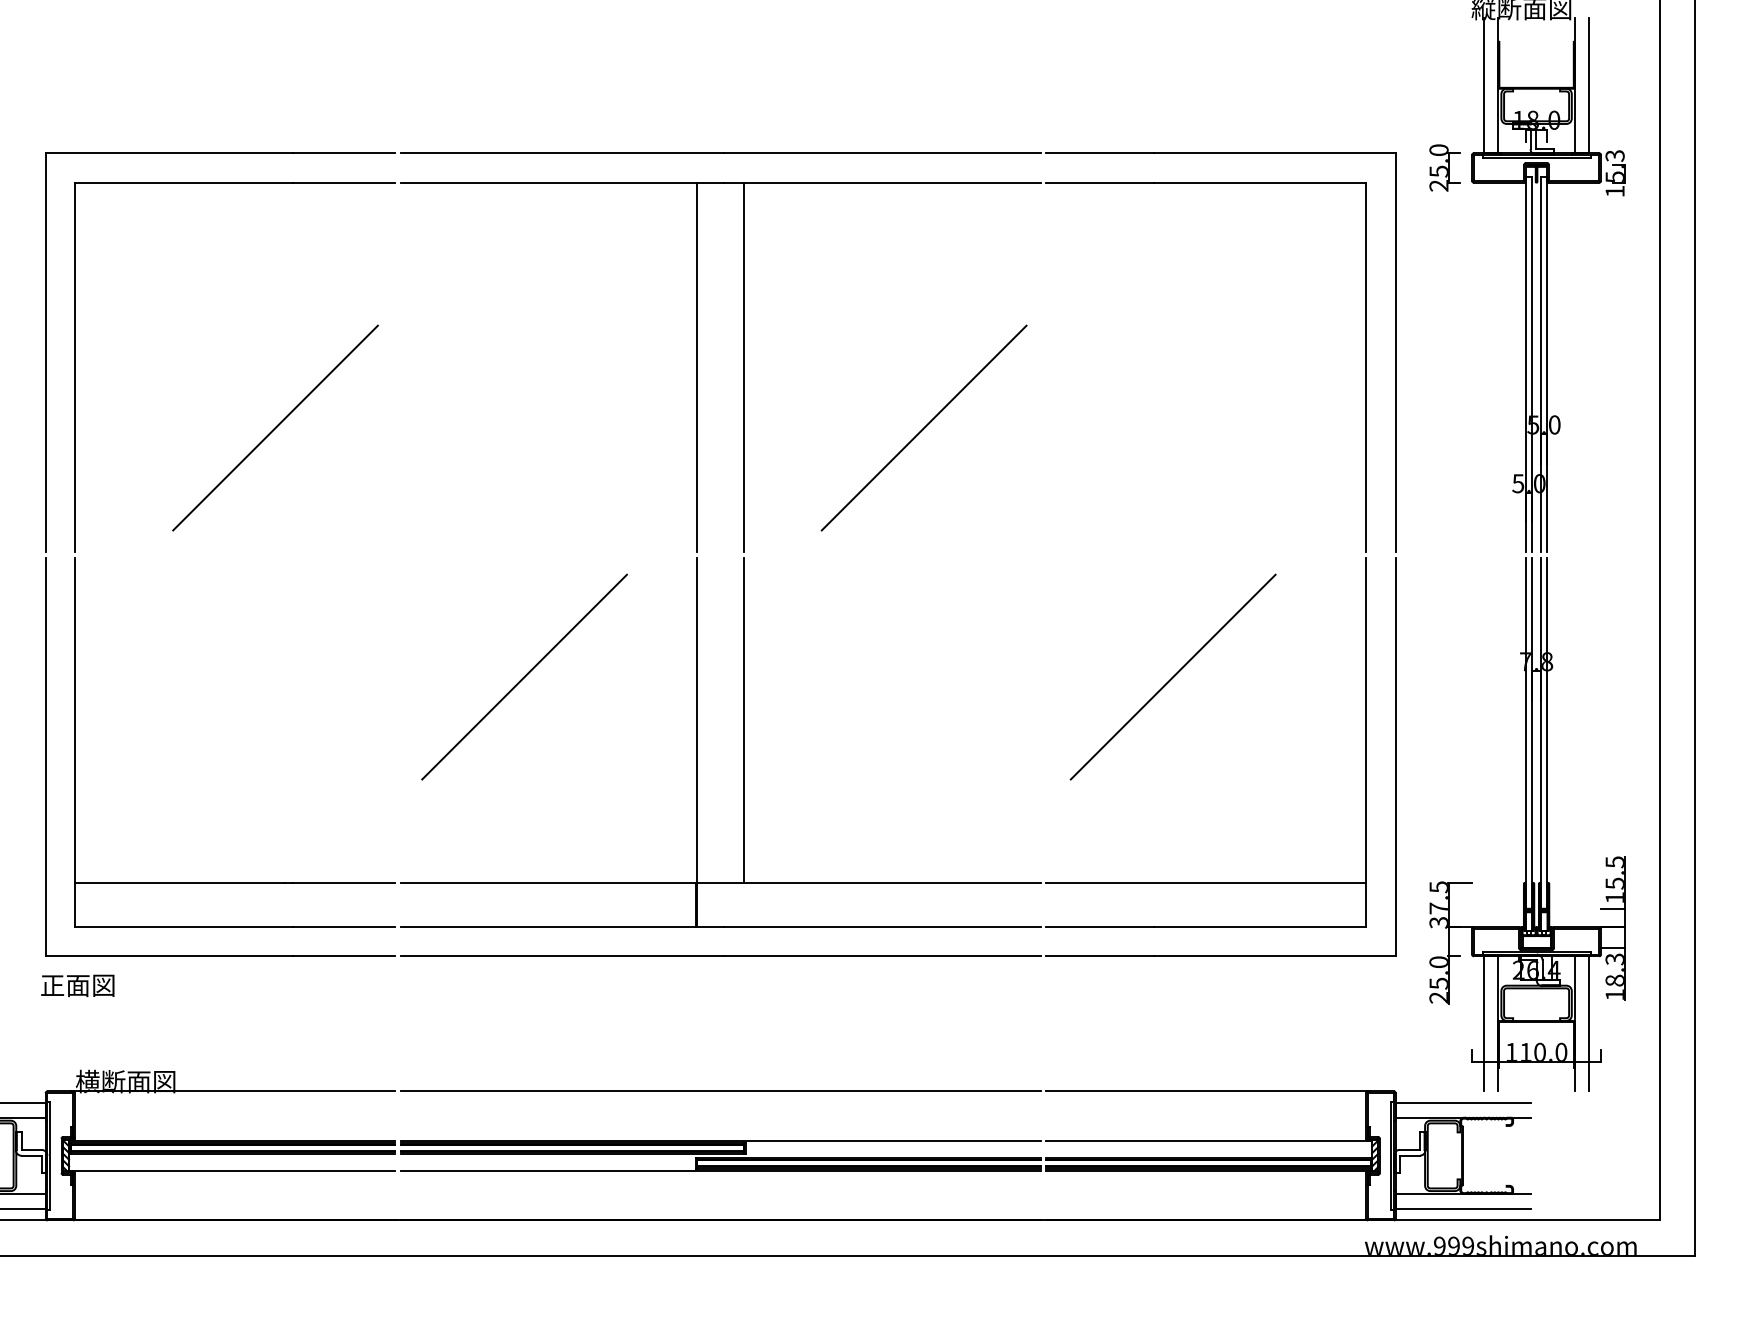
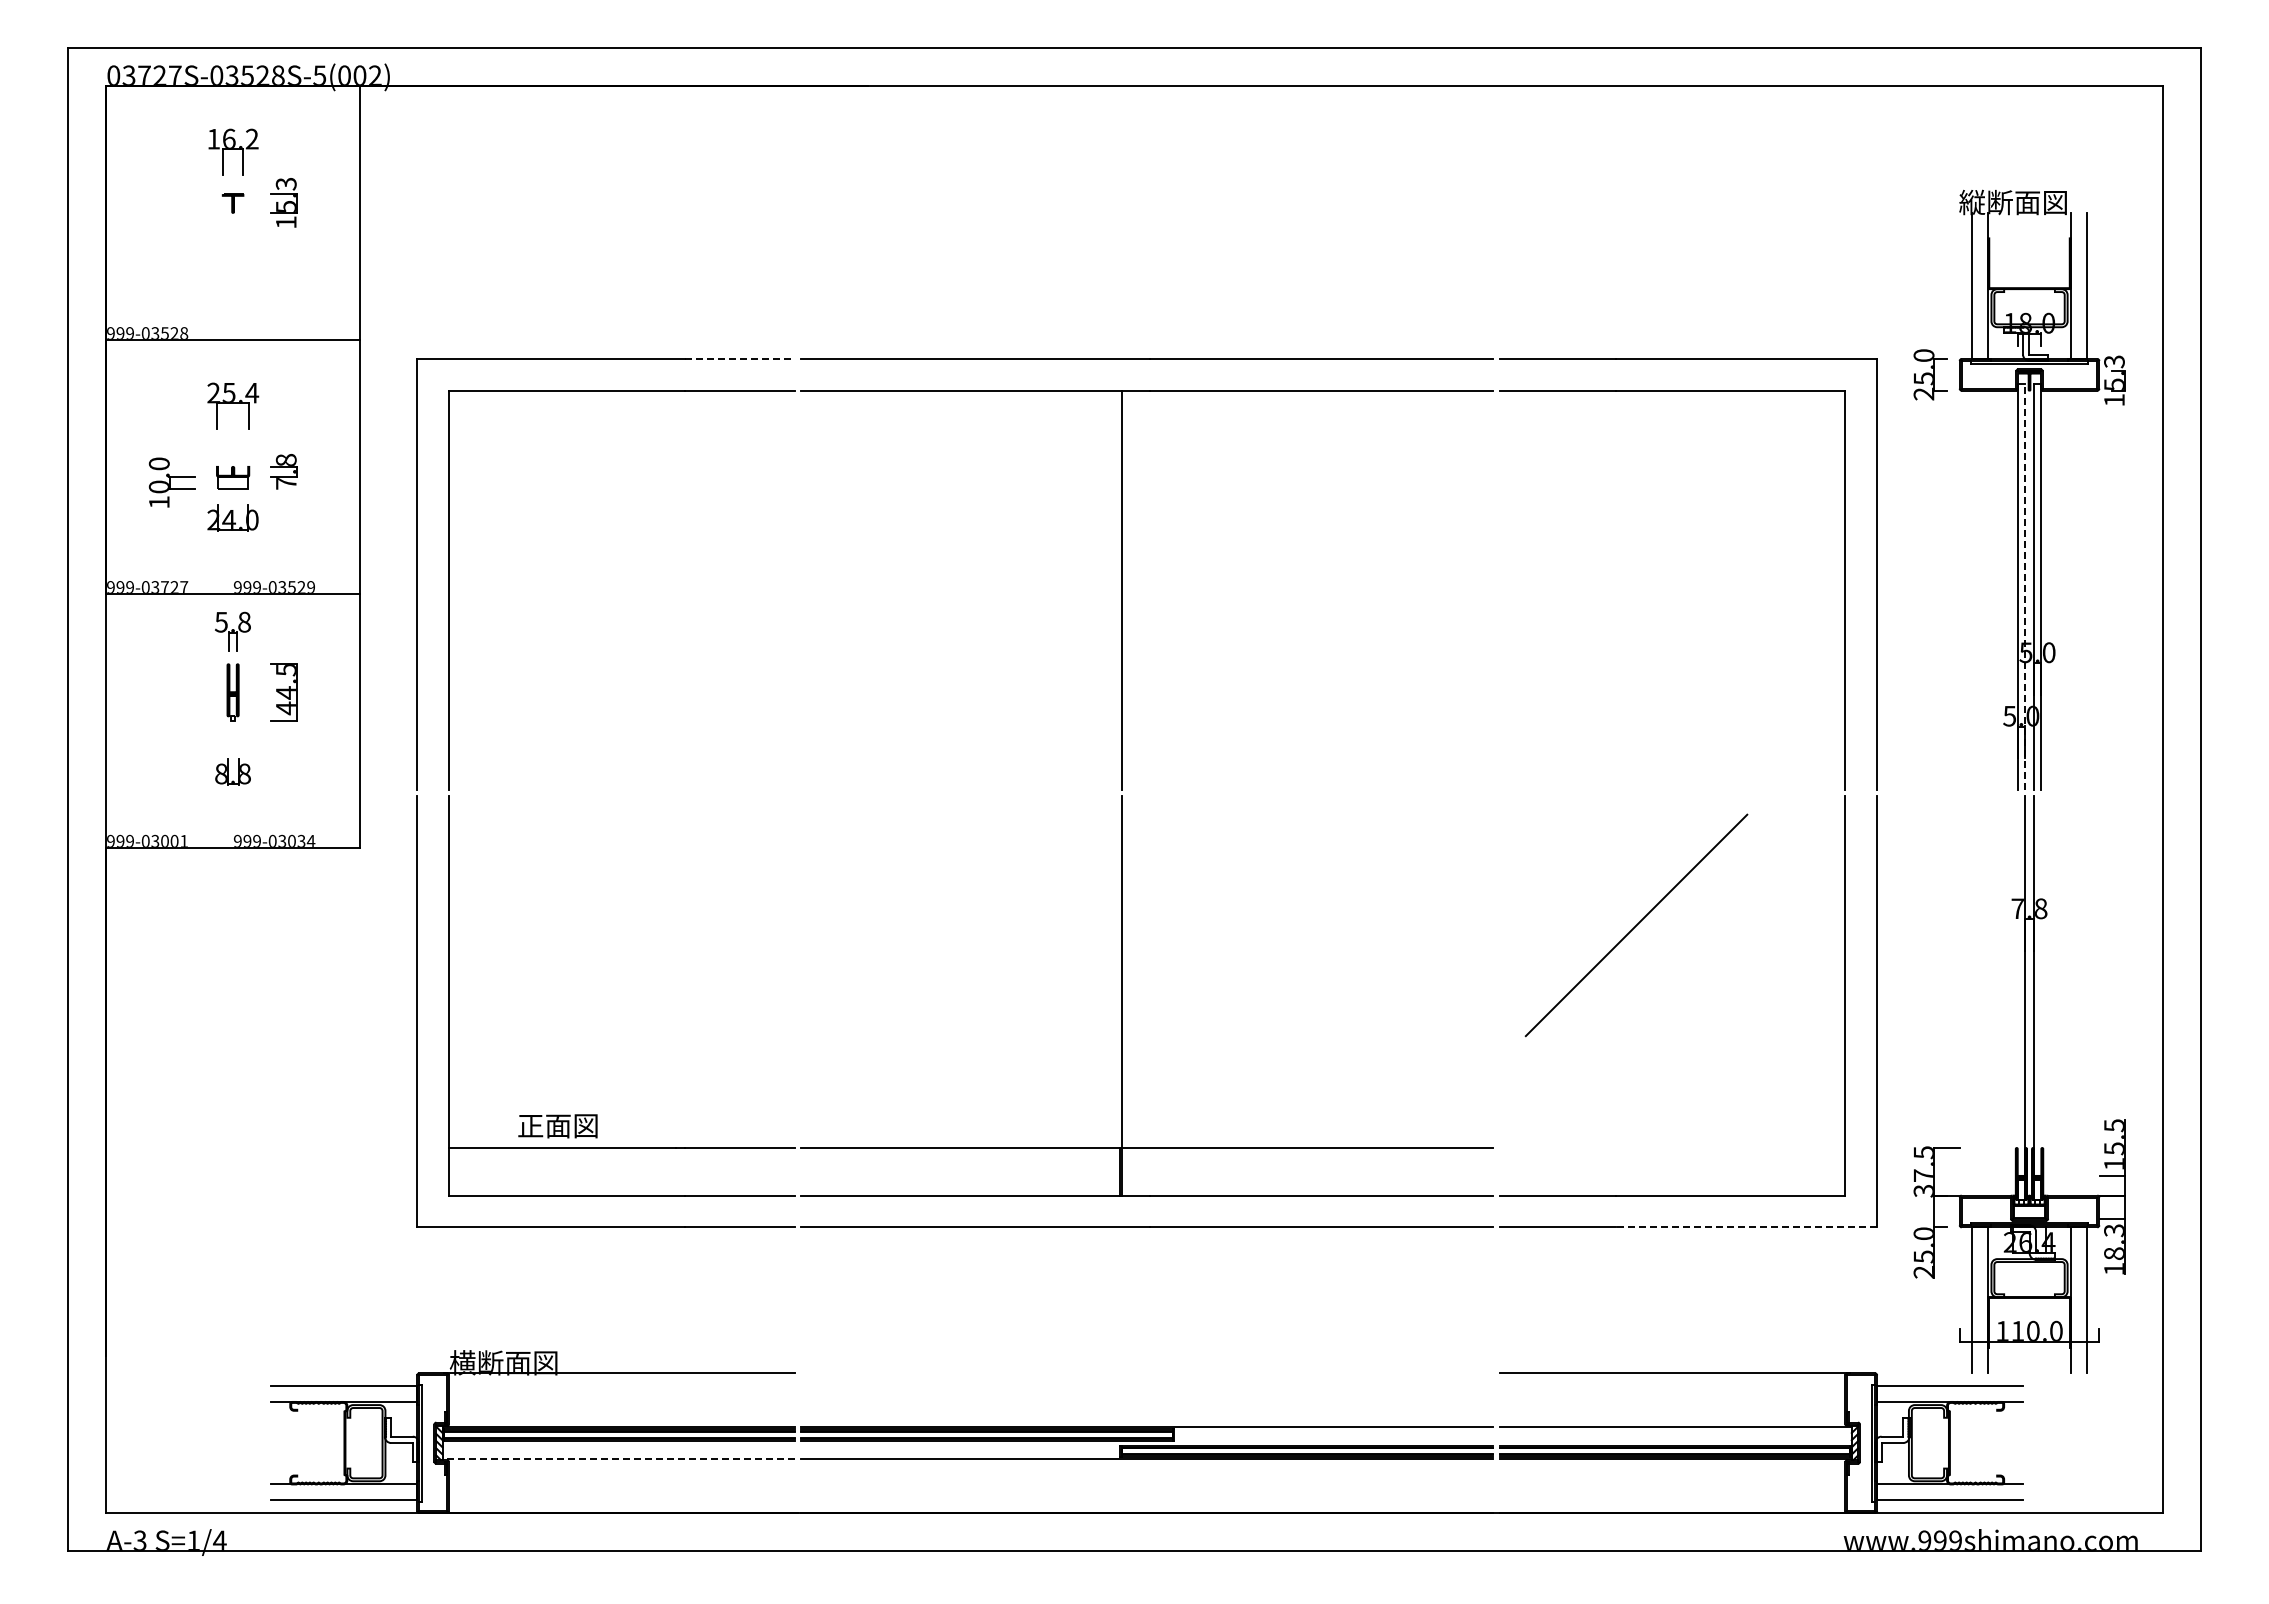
line: (344, 152) -> (740, 358), solid -> dashed
line: (1531, 364) -> (2024, 587), solid -> dashed
line: (744, 366) -> (1172, 589), removed
line: (275, 427) -> (665, 655), removed
line: (923, 427) -> (1366, 655), removed
line: (524, 677) -> (934, 925), removed
line: (744, 720) -> (1172, 972), removed
line: (1526, 732) -> (2018, 985), removed
line: (1546, 732) -> (2040, 985), removed
line: (1206, 883) -> (1672, 1148), removed
line: (1274, 956) -> (1746, 1227), solid -> dashed
text: (77, 986) -> (557, 1126), moved
line: (720, 1091) -> (1147, 1373), removed
line: (231, 1170) -> (618, 1459), solid -> dashed

